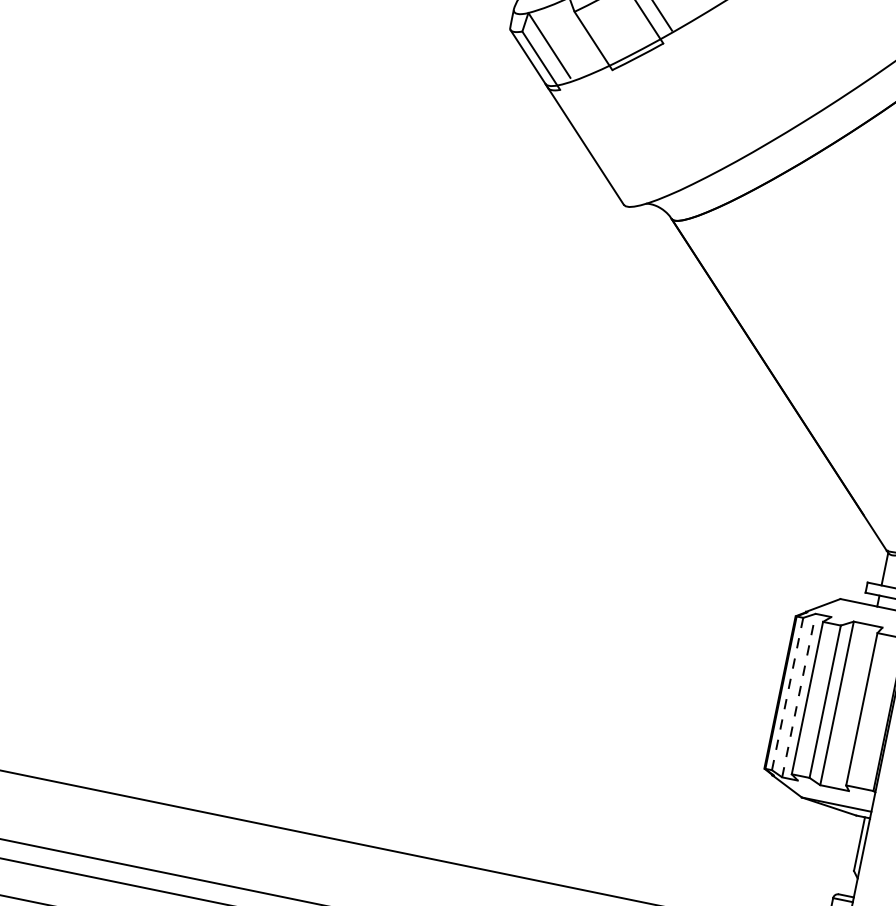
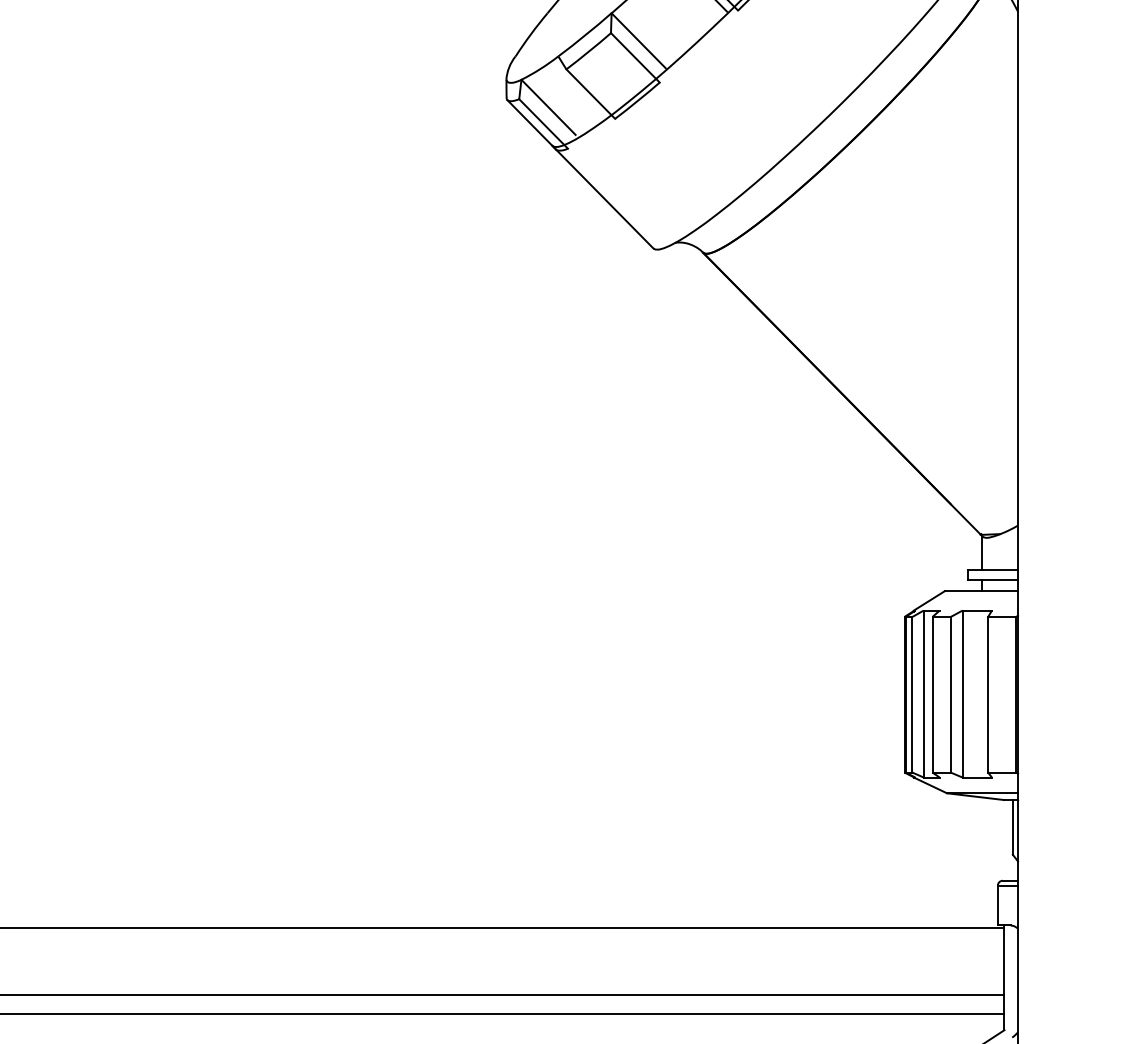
line: (787, 693) -> (912, 694), dashed -> solid
line: (798, 695) -> (923, 693), dashed -> solid

